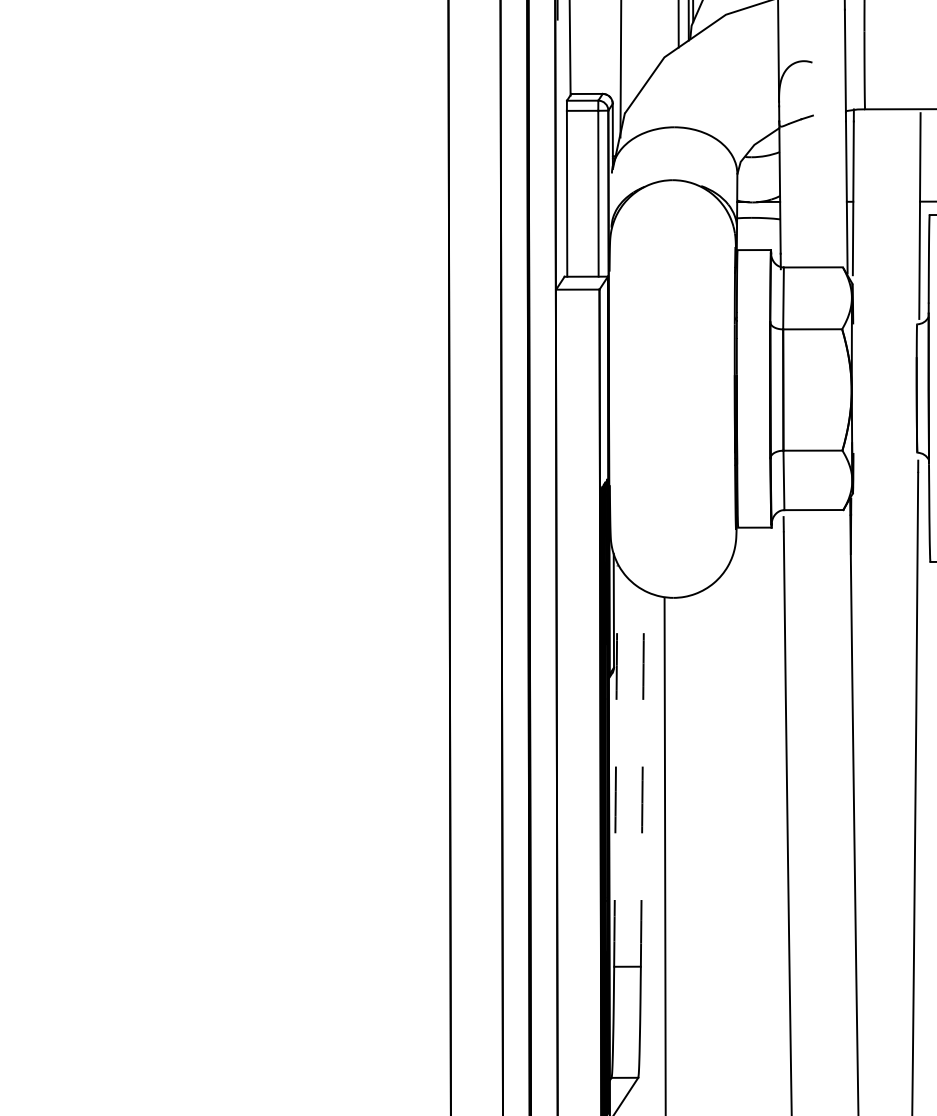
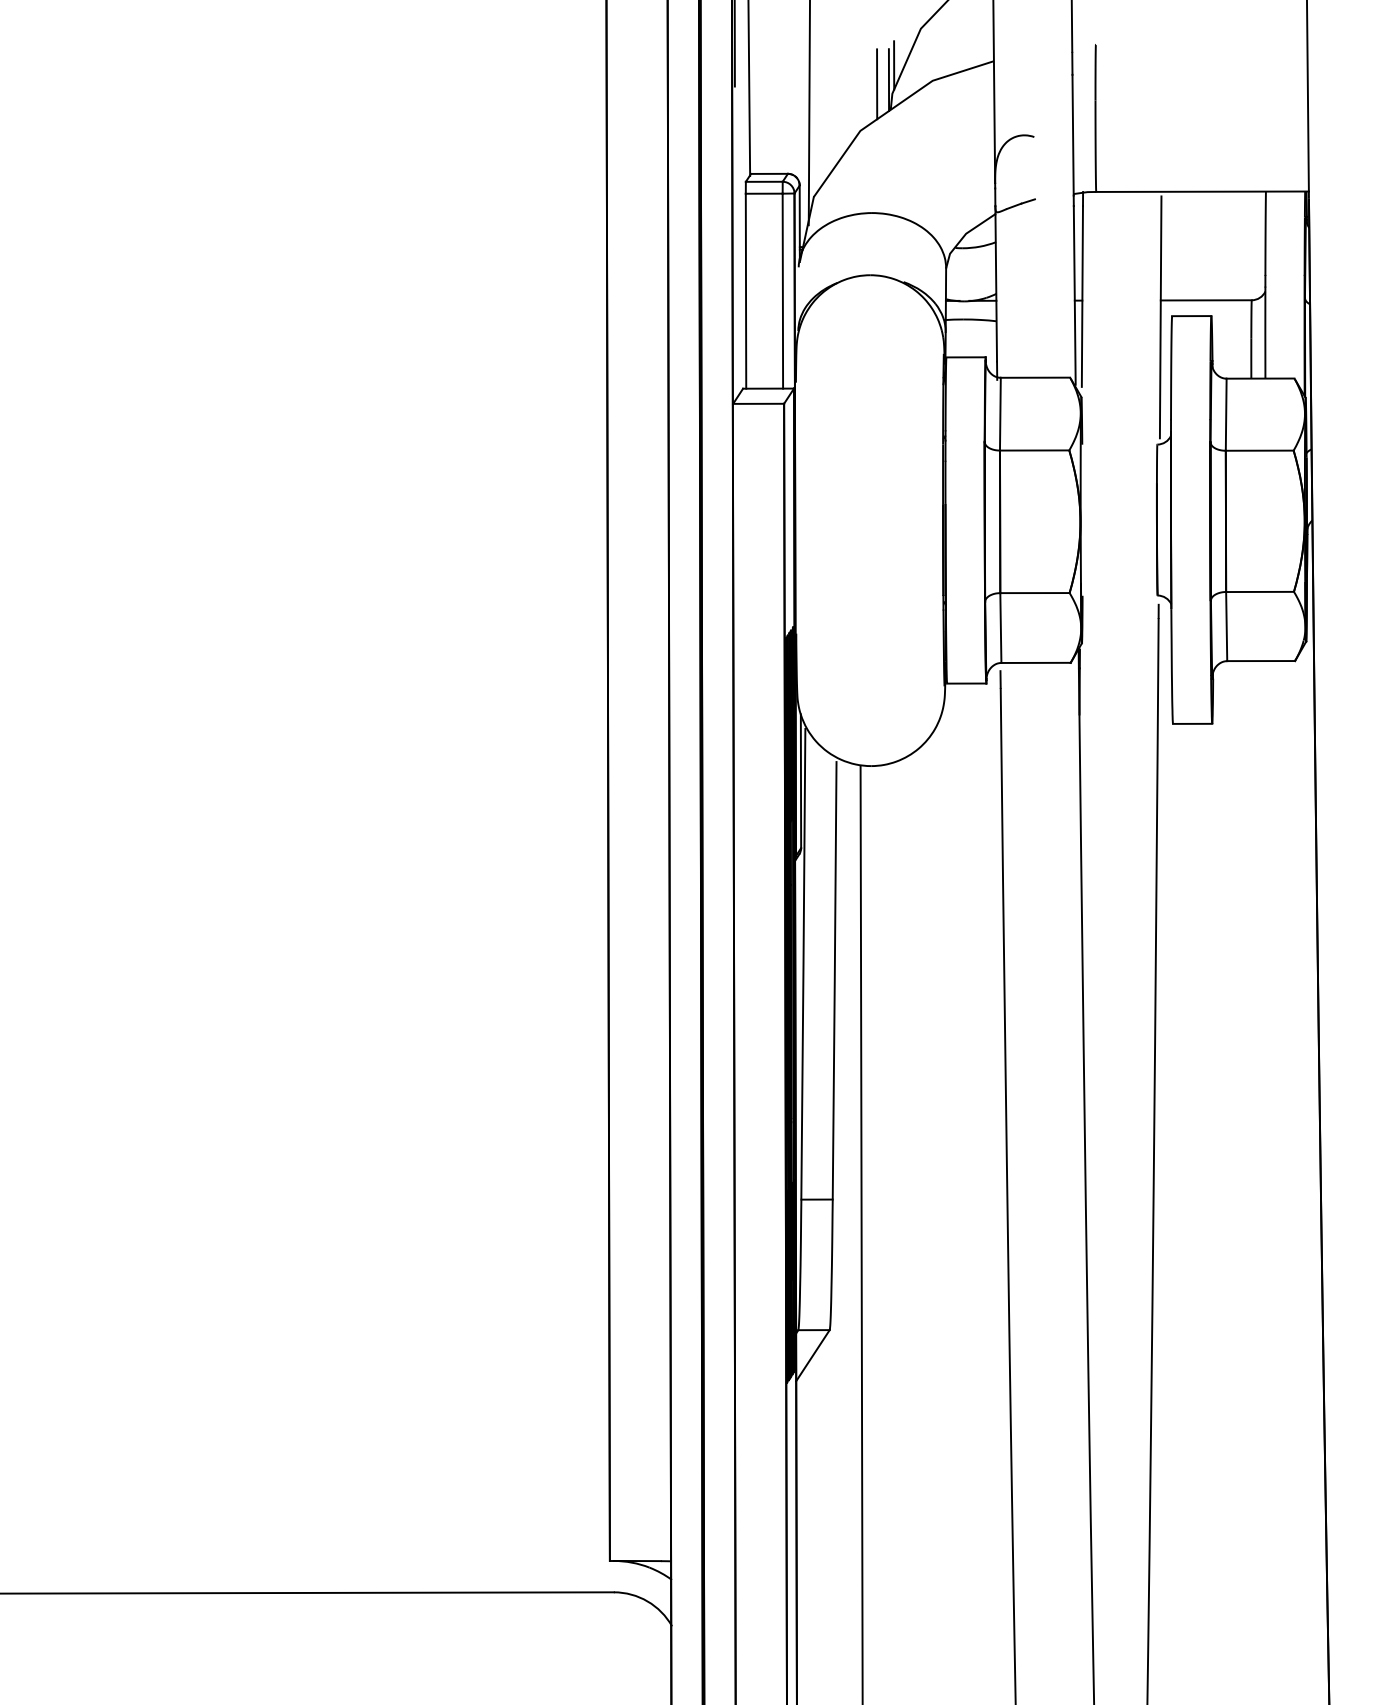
arc: (616, 765) -> (803, 963), dashed -> solid
arc: (642, 780) -> (834, 980), dashed -> solid

